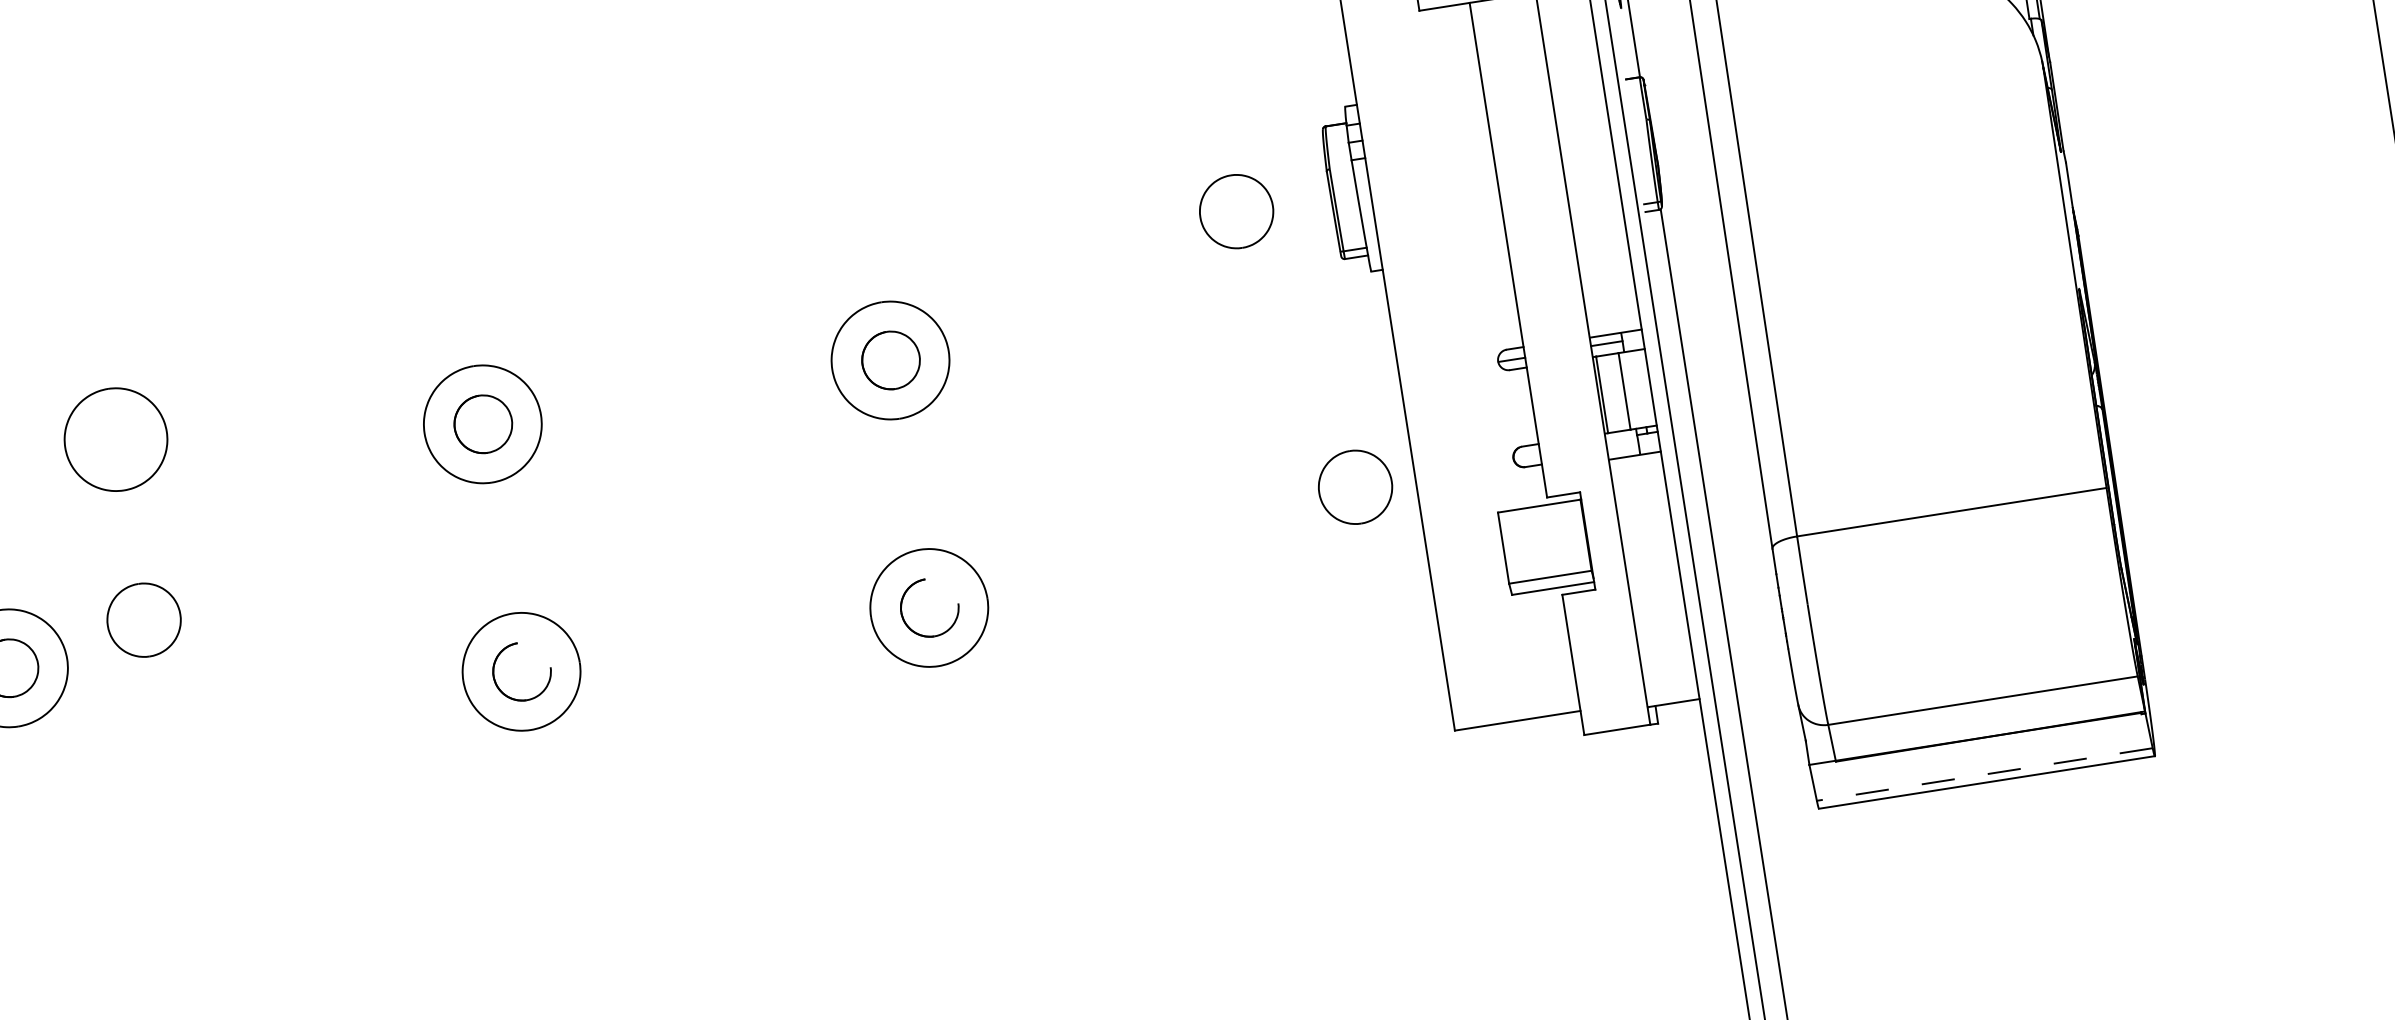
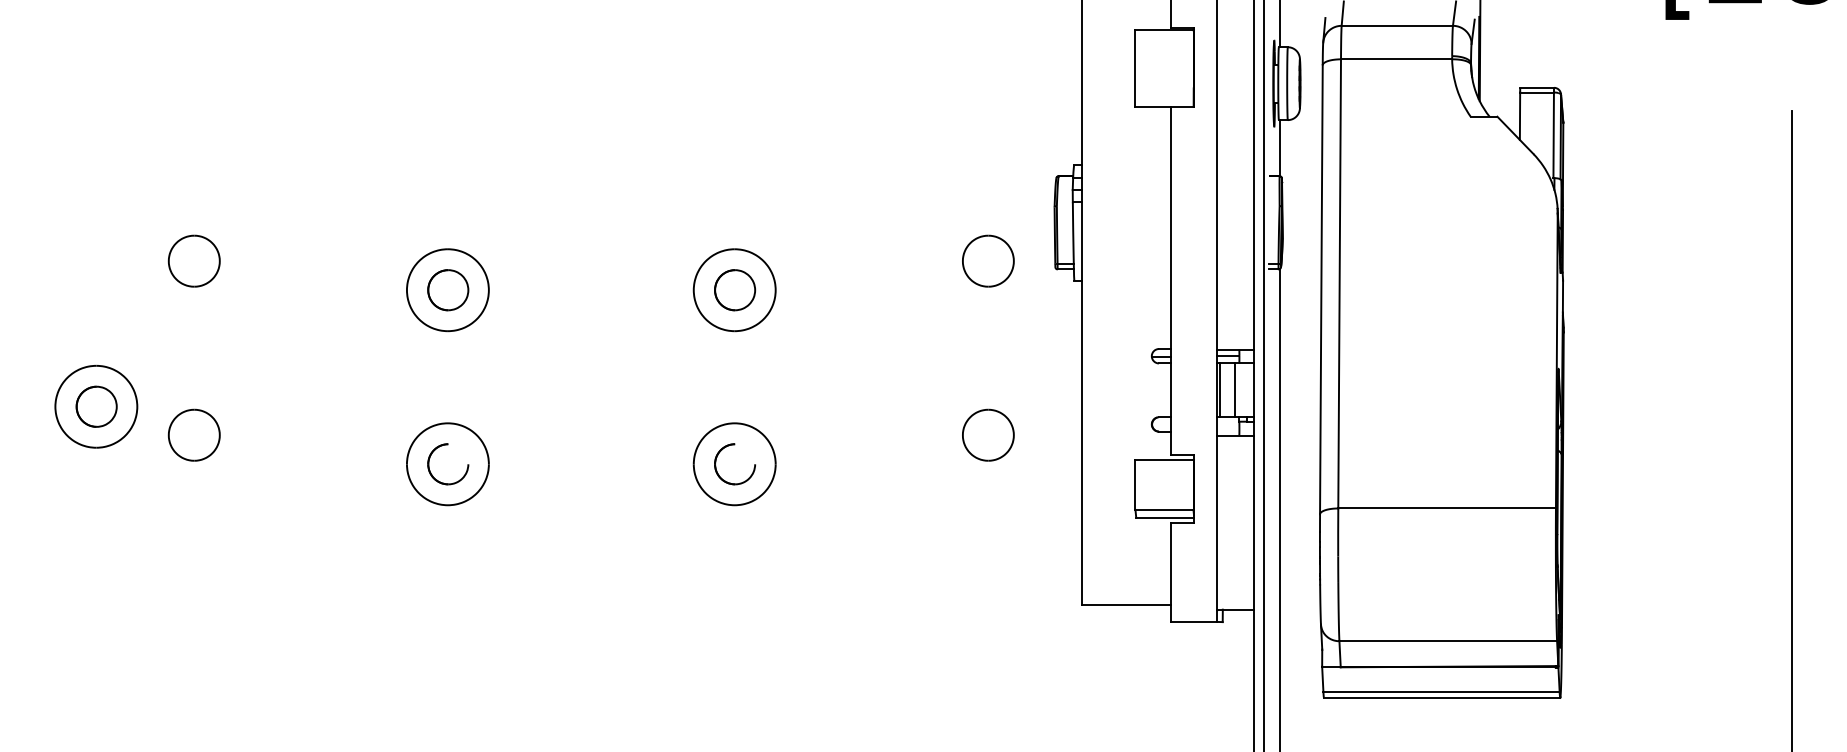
part: (1236, 210) -> (988, 260), moved
part: (114, 438) -> (193, 260), size x0.71
part: (1355, 486) -> (988, 434), moved
part: (142, 619) -> (193, 434), moved
line: (1984, 775) -> (1441, 692), dashed -> solid

